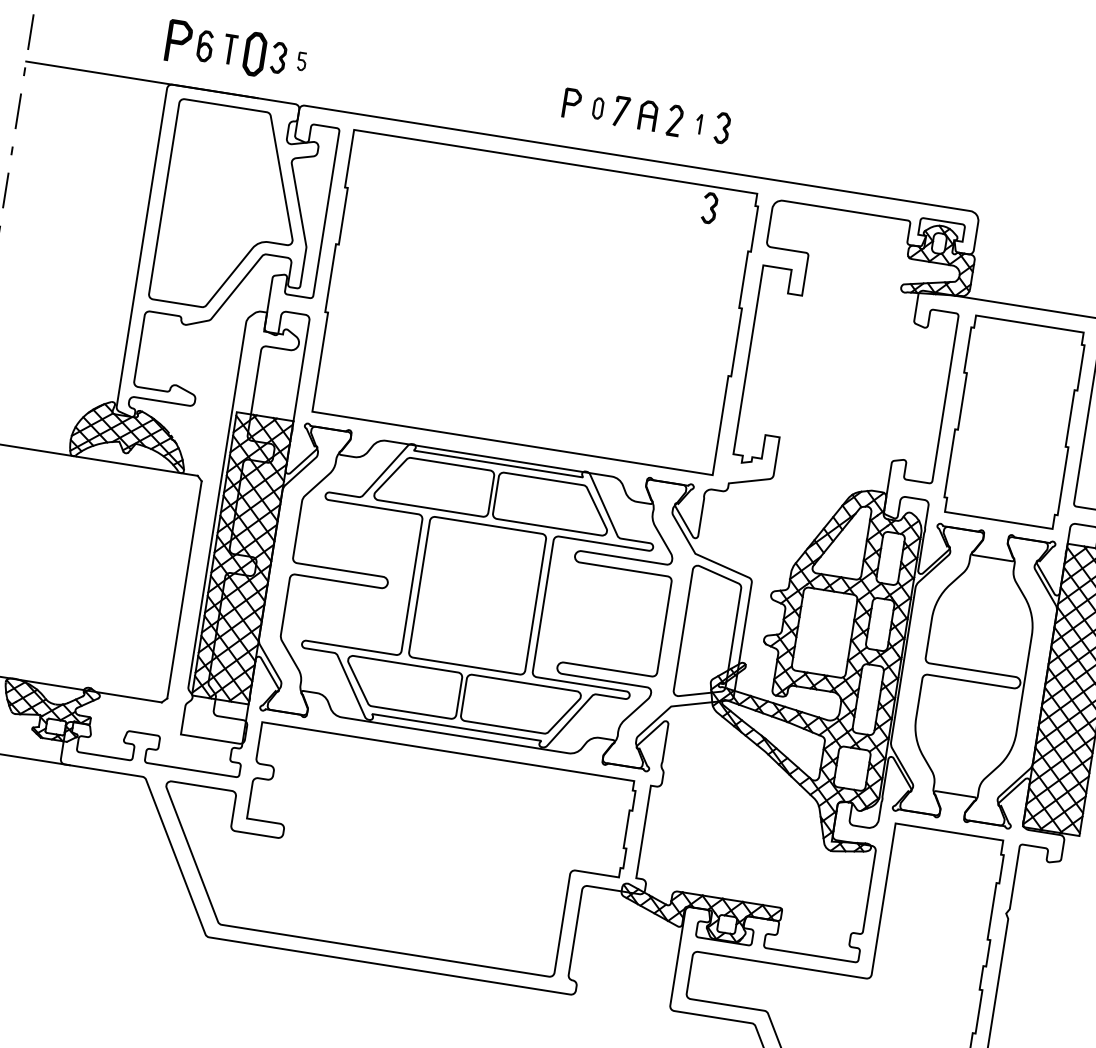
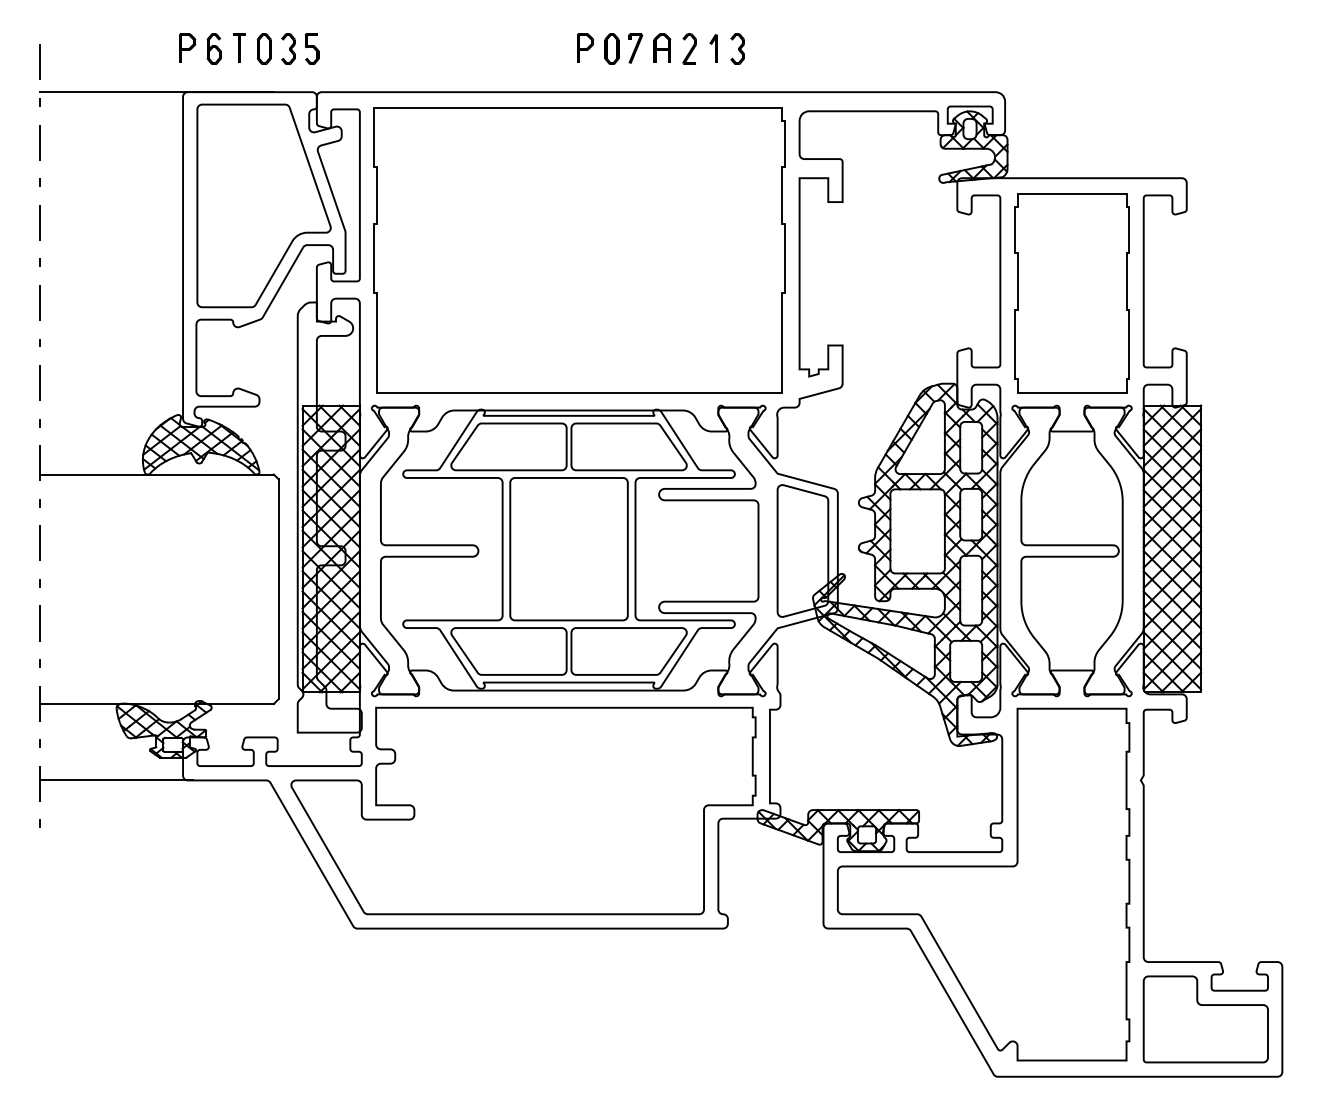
part: (179, 40) -> (187, 47), size x0.71
part: (254, 53) -> (263, 48), size x0.71
part: (301, 60) -> (311, 48), size x1.67
part: (597, 107) -> (611, 48), size x1.43
part: (698, 123) -> (713, 48), size x1.43
part: (709, 207) -> (737, 129), removed

